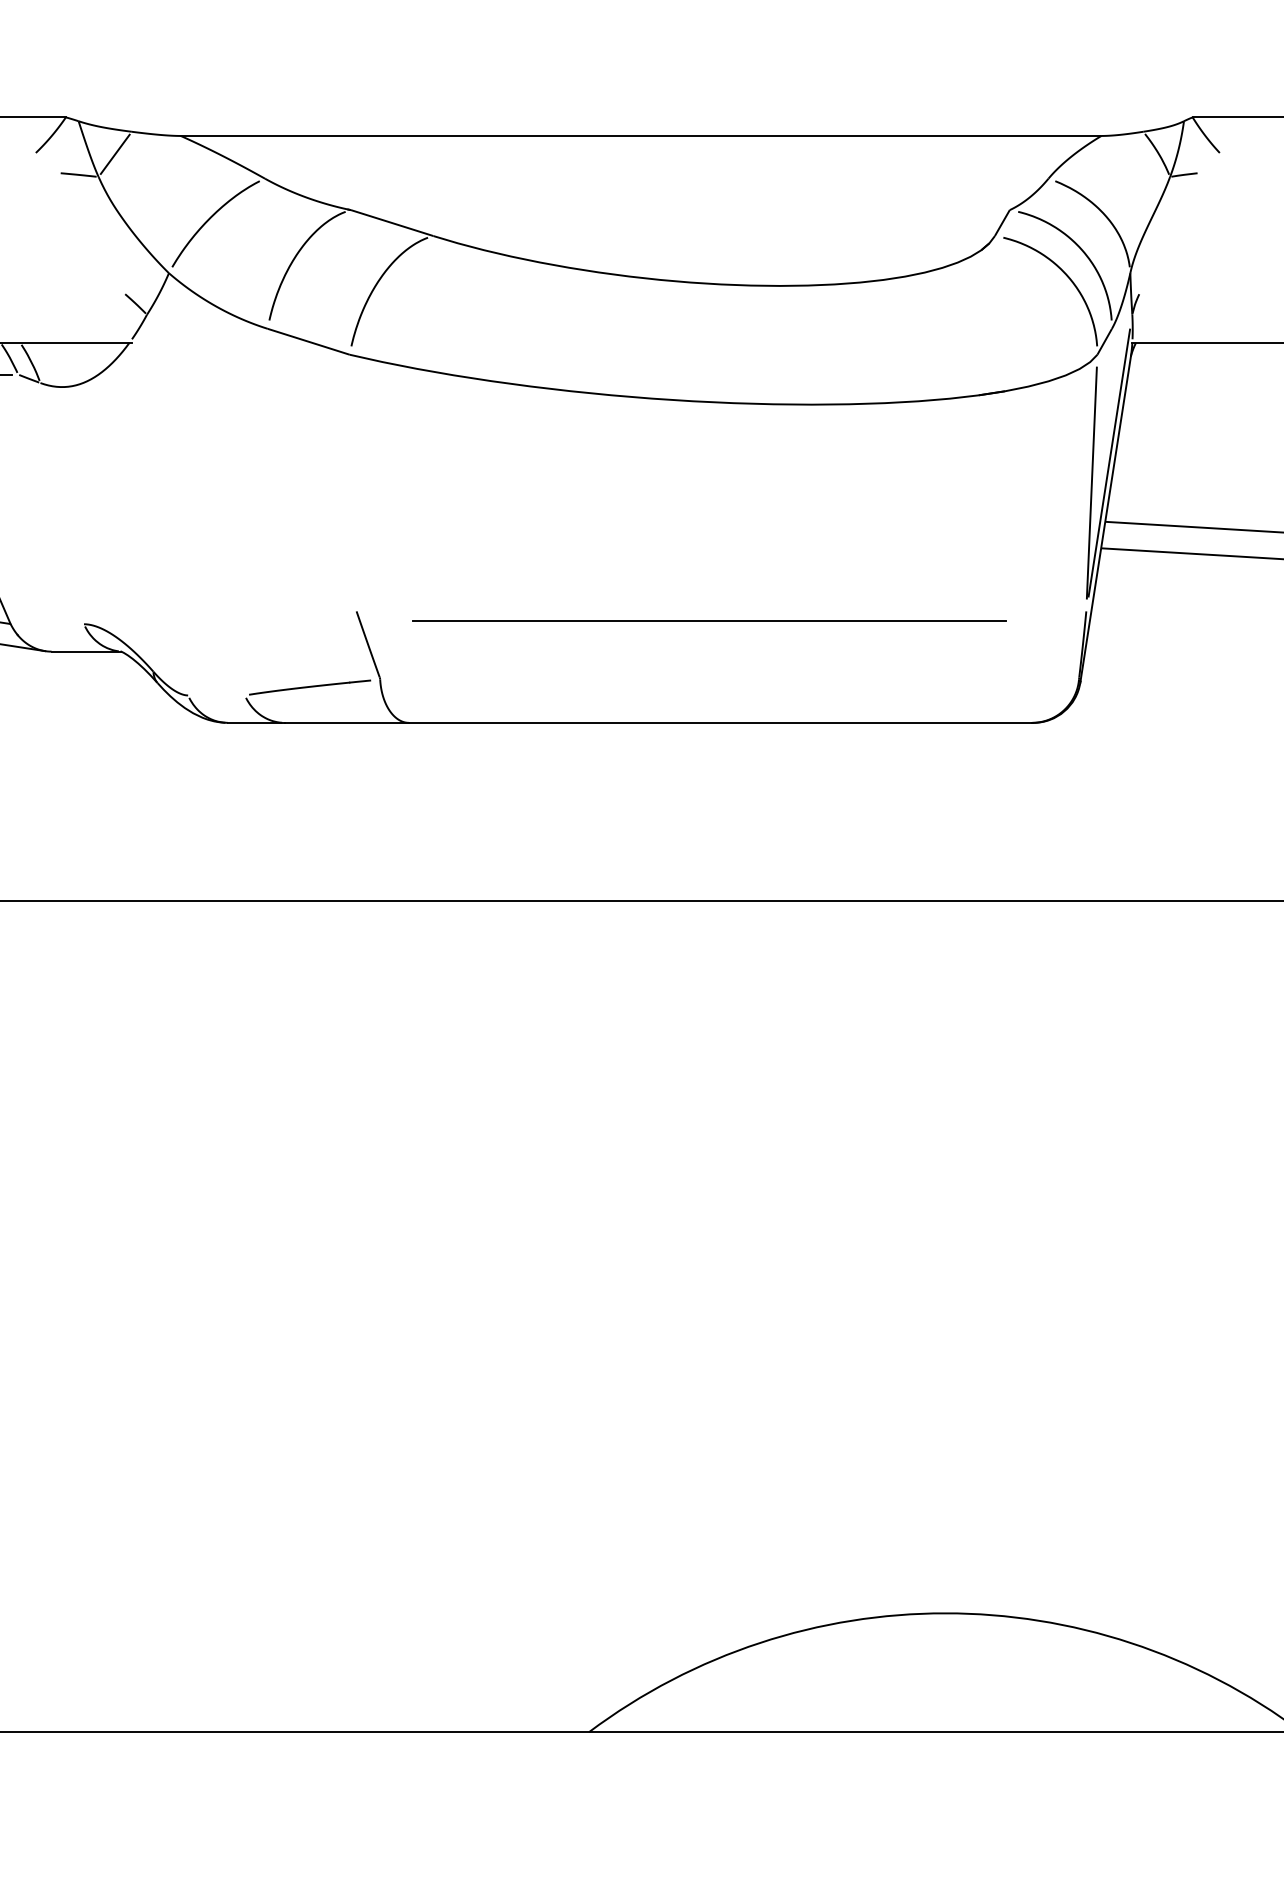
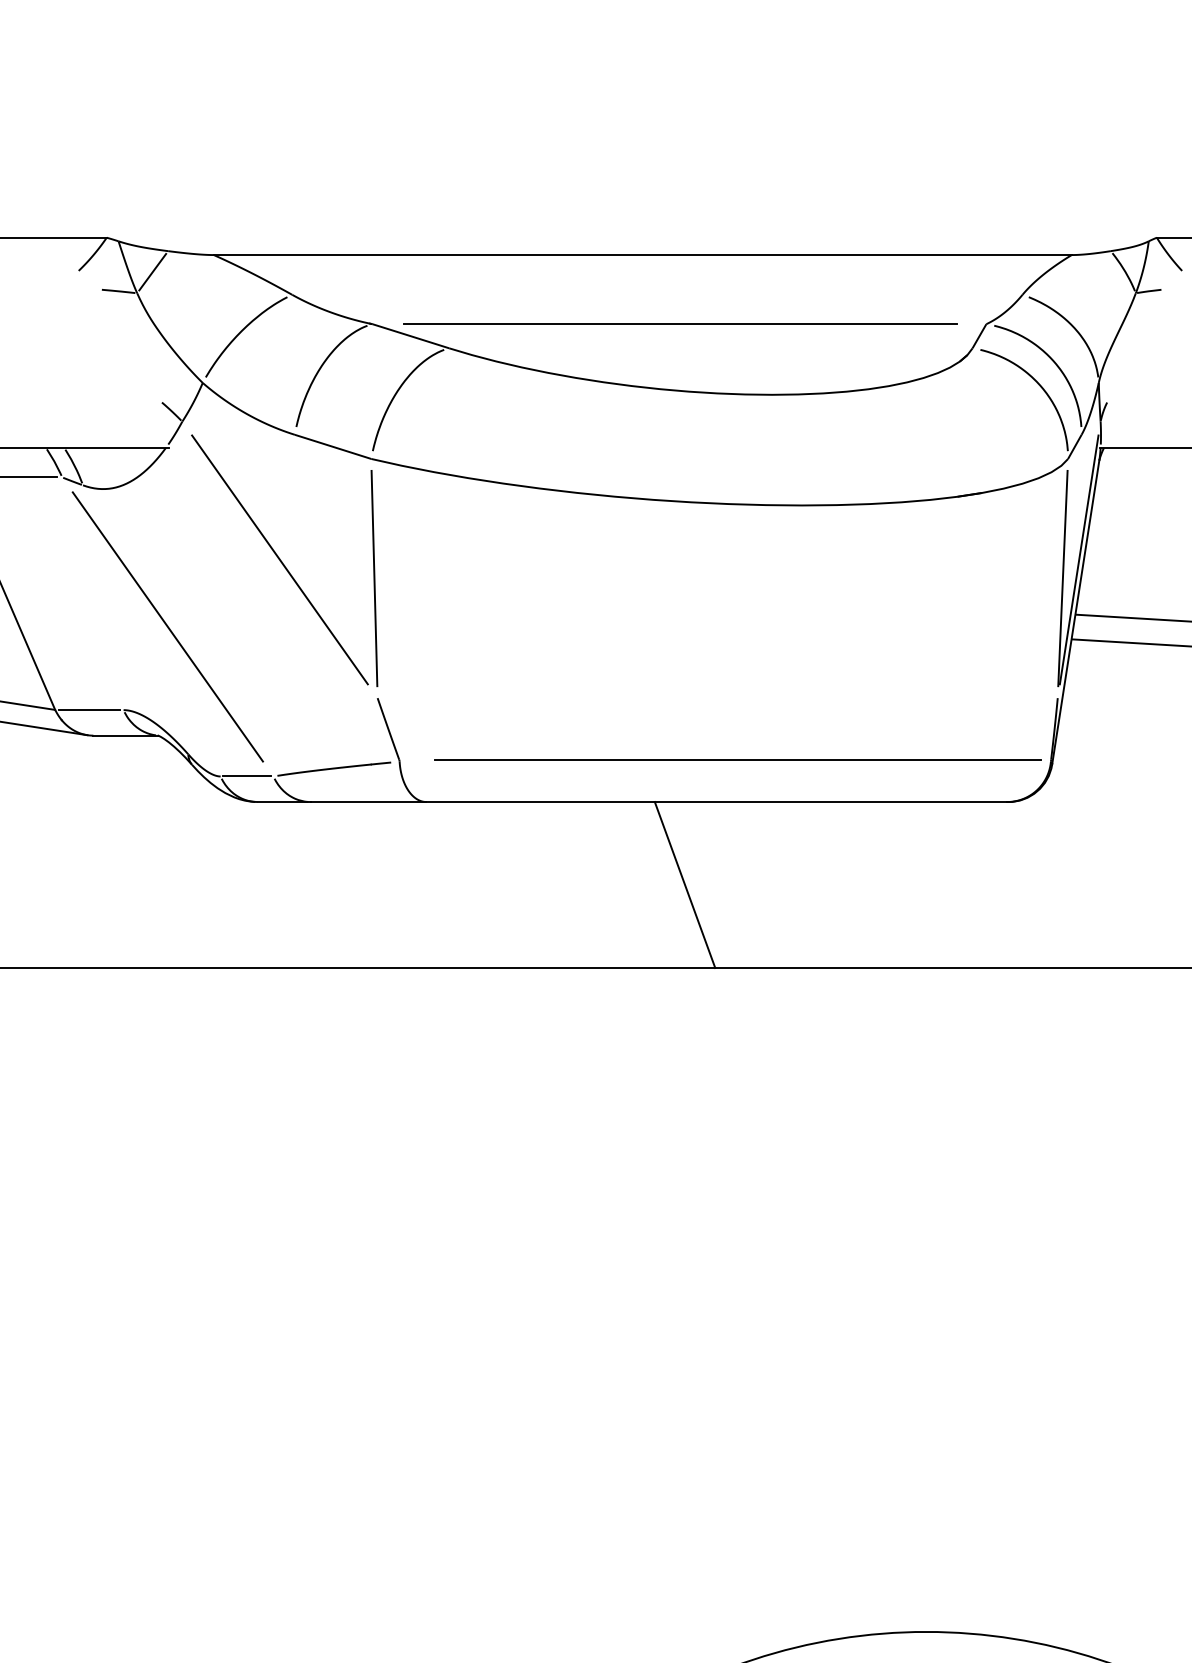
line: (251, 462) -> (279, 559), added
line: (353, 482) -> (374, 578), added
line: (131, 534) -> (167, 626), added
line: (709, 620) -> (680, 323), moved
line: (47, 624) -> (89, 710), added
line: (743, 677) -> (738, 759), added
line: (216, 695) -> (247, 776), added
line: (686, 811) -> (685, 884), added

